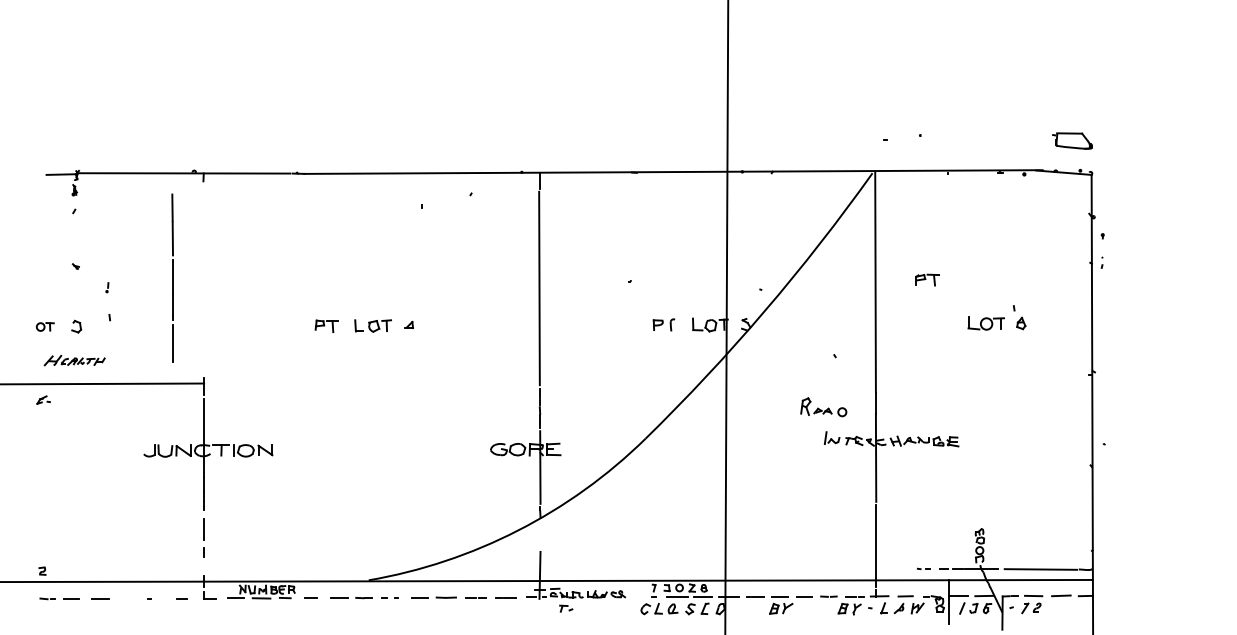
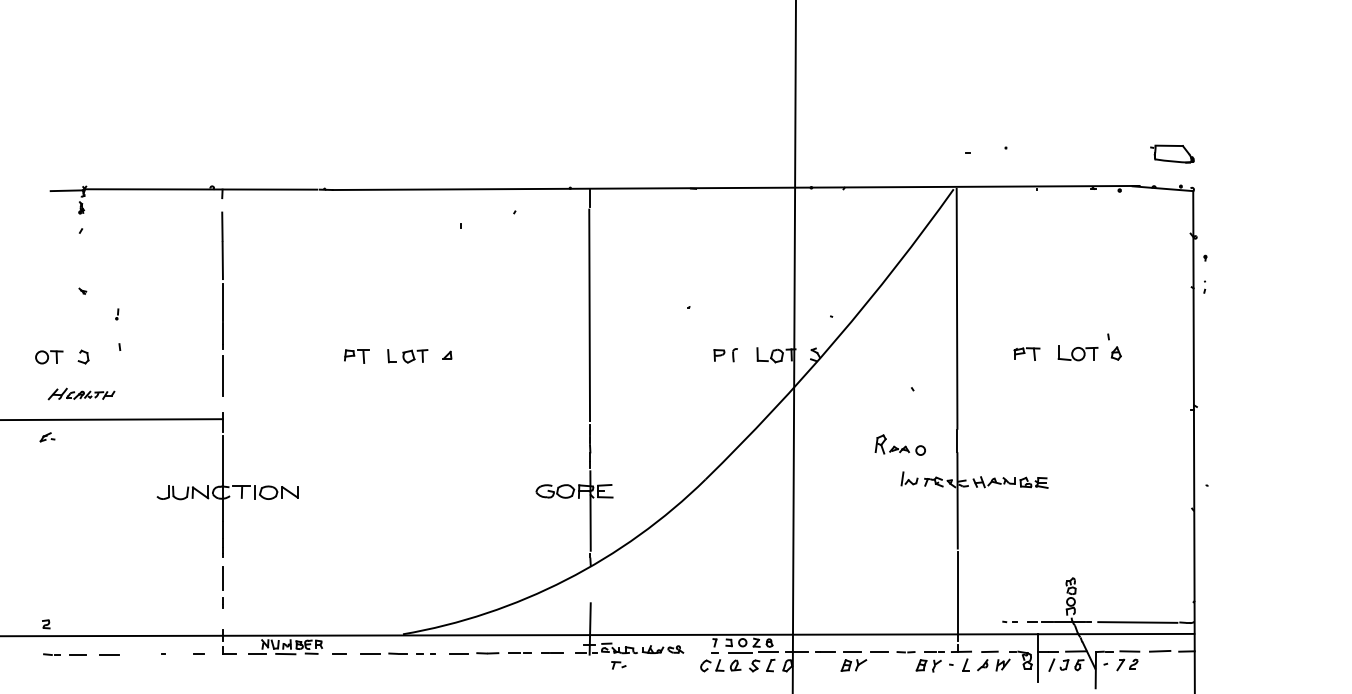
line: (172, 277) -> (222, 303), moved
part: (927, 279) -> (1026, 353), moved
part: (45, 327) -> (49, 357), size x1.43

